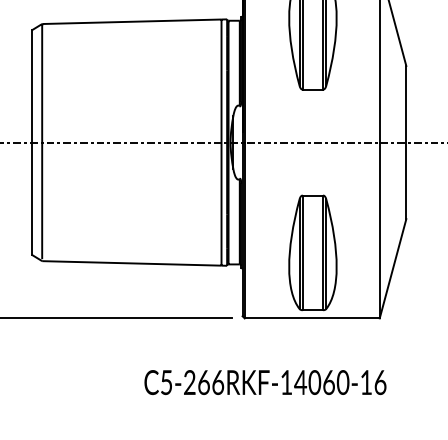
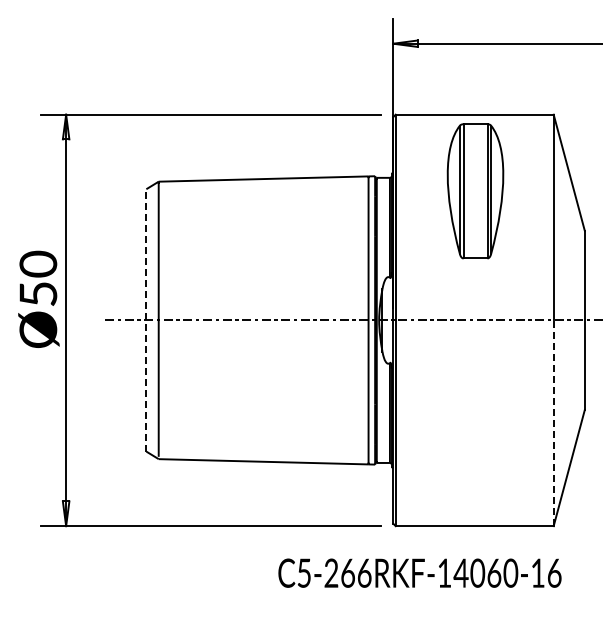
line: (31, 141) -> (146, 319), solid -> dashed
line: (379, 230) -> (553, 423), solid -> dashed
part: (312, 252) -> (475, 449), removed
text: (265, 381) -> (419, 572), moved

